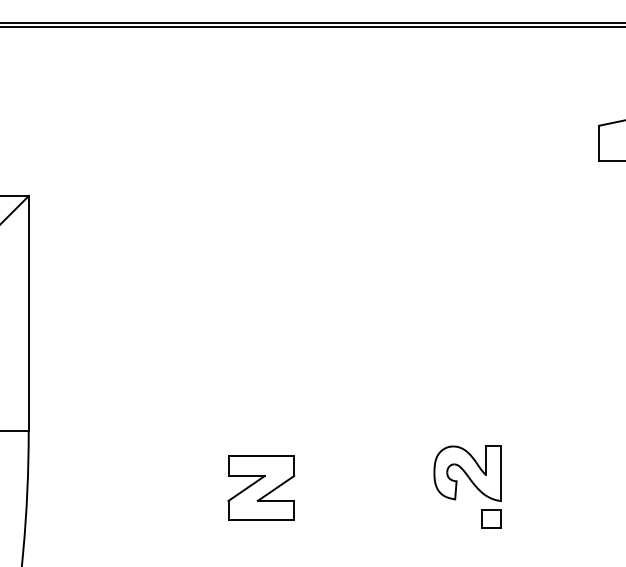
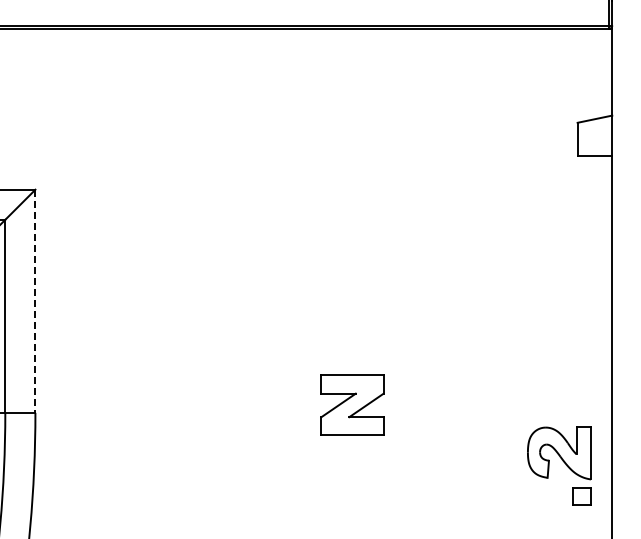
line: (28, 313) -> (35, 301), solid -> dashed
part: (467, 486) -> (559, 465), moved
part: (261, 487) -> (352, 404), moved

